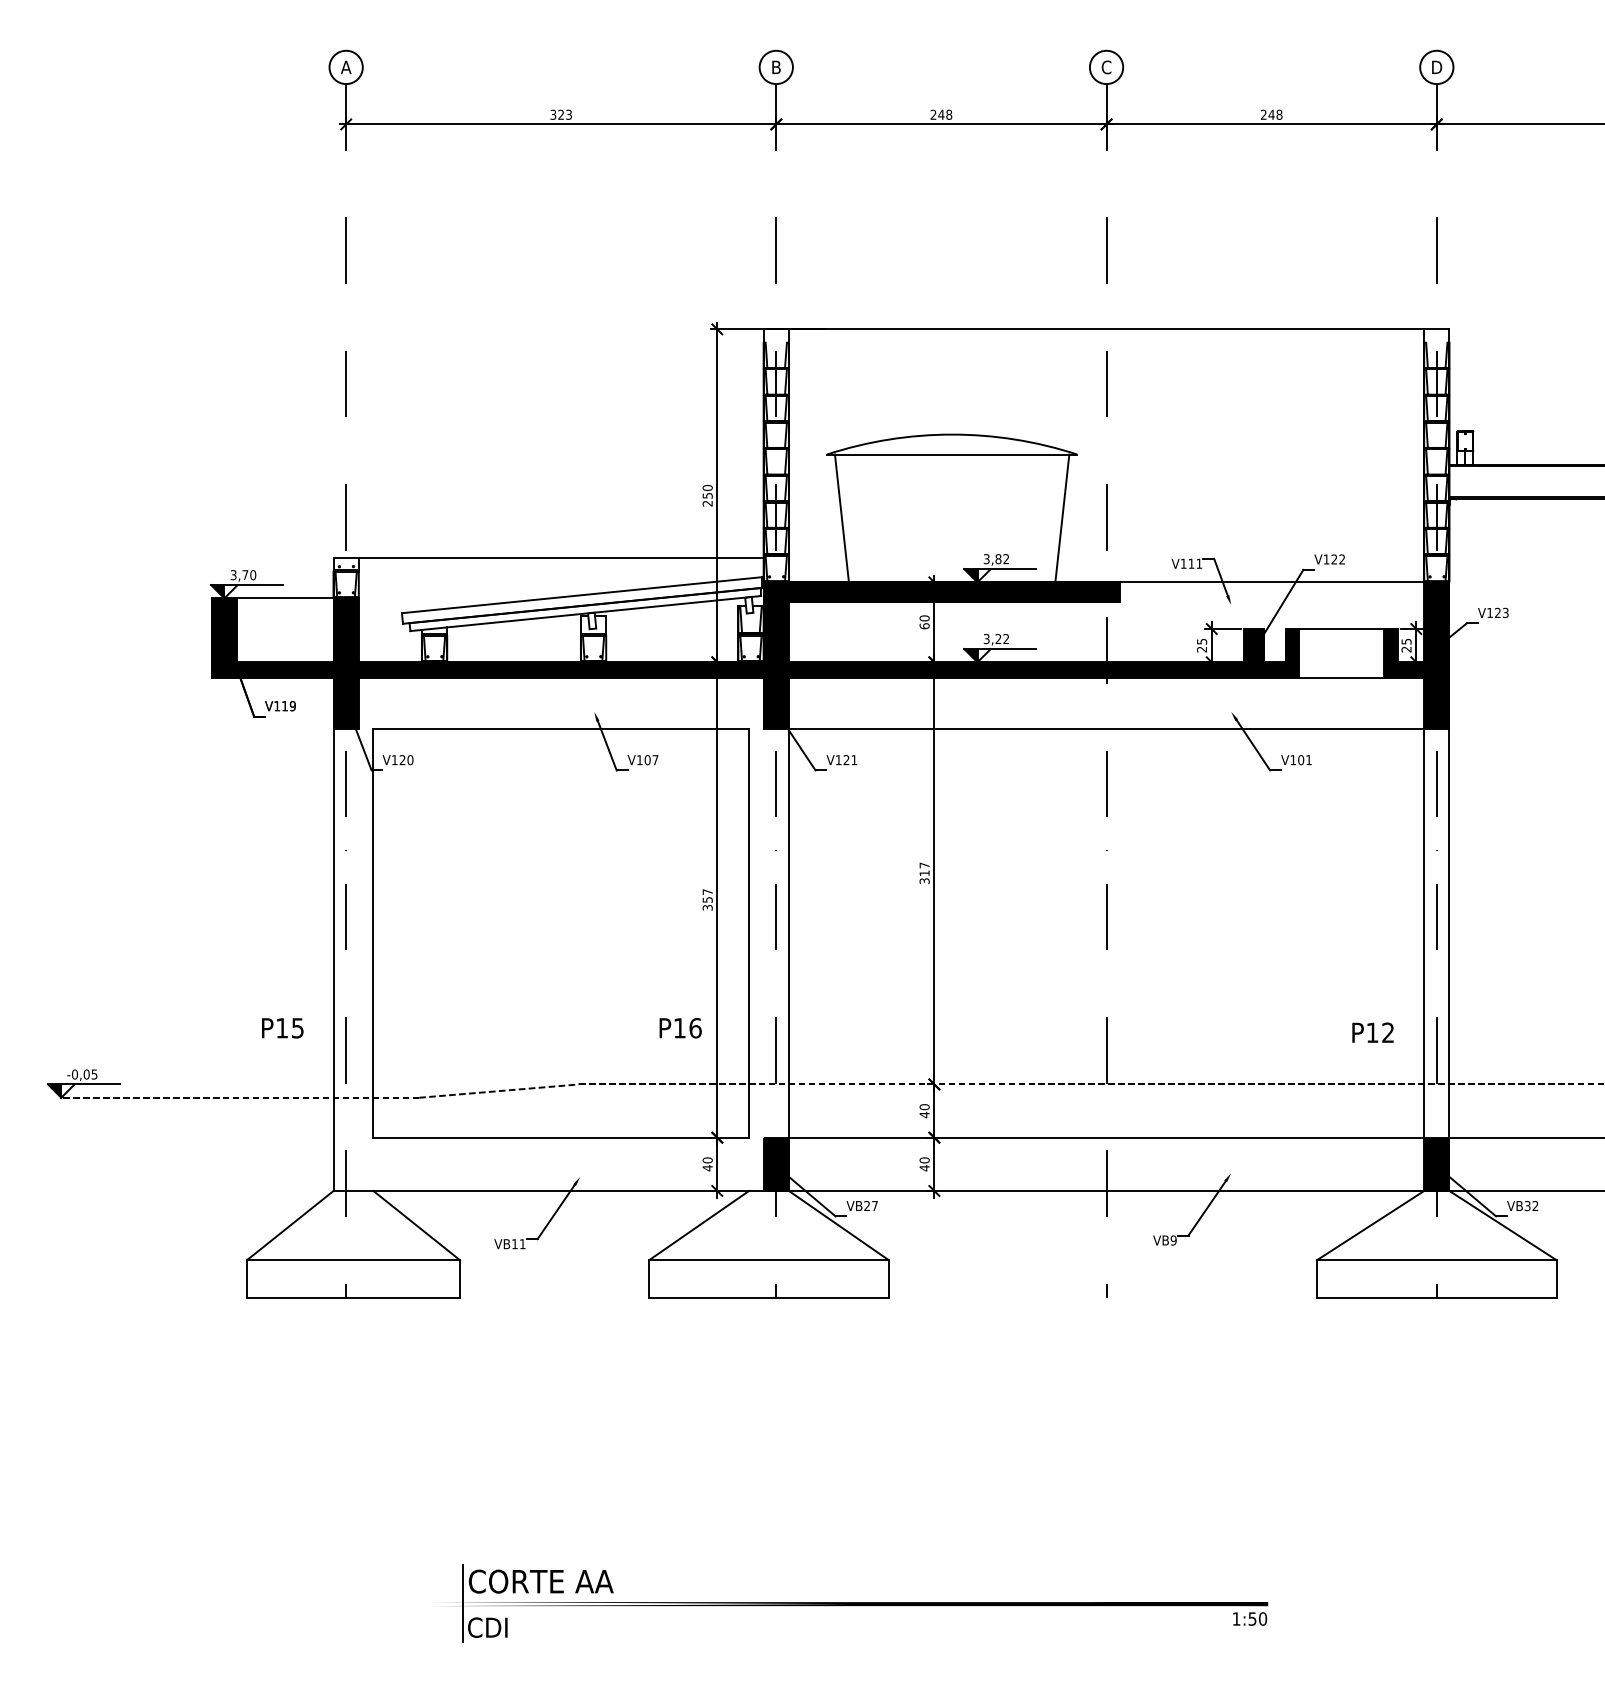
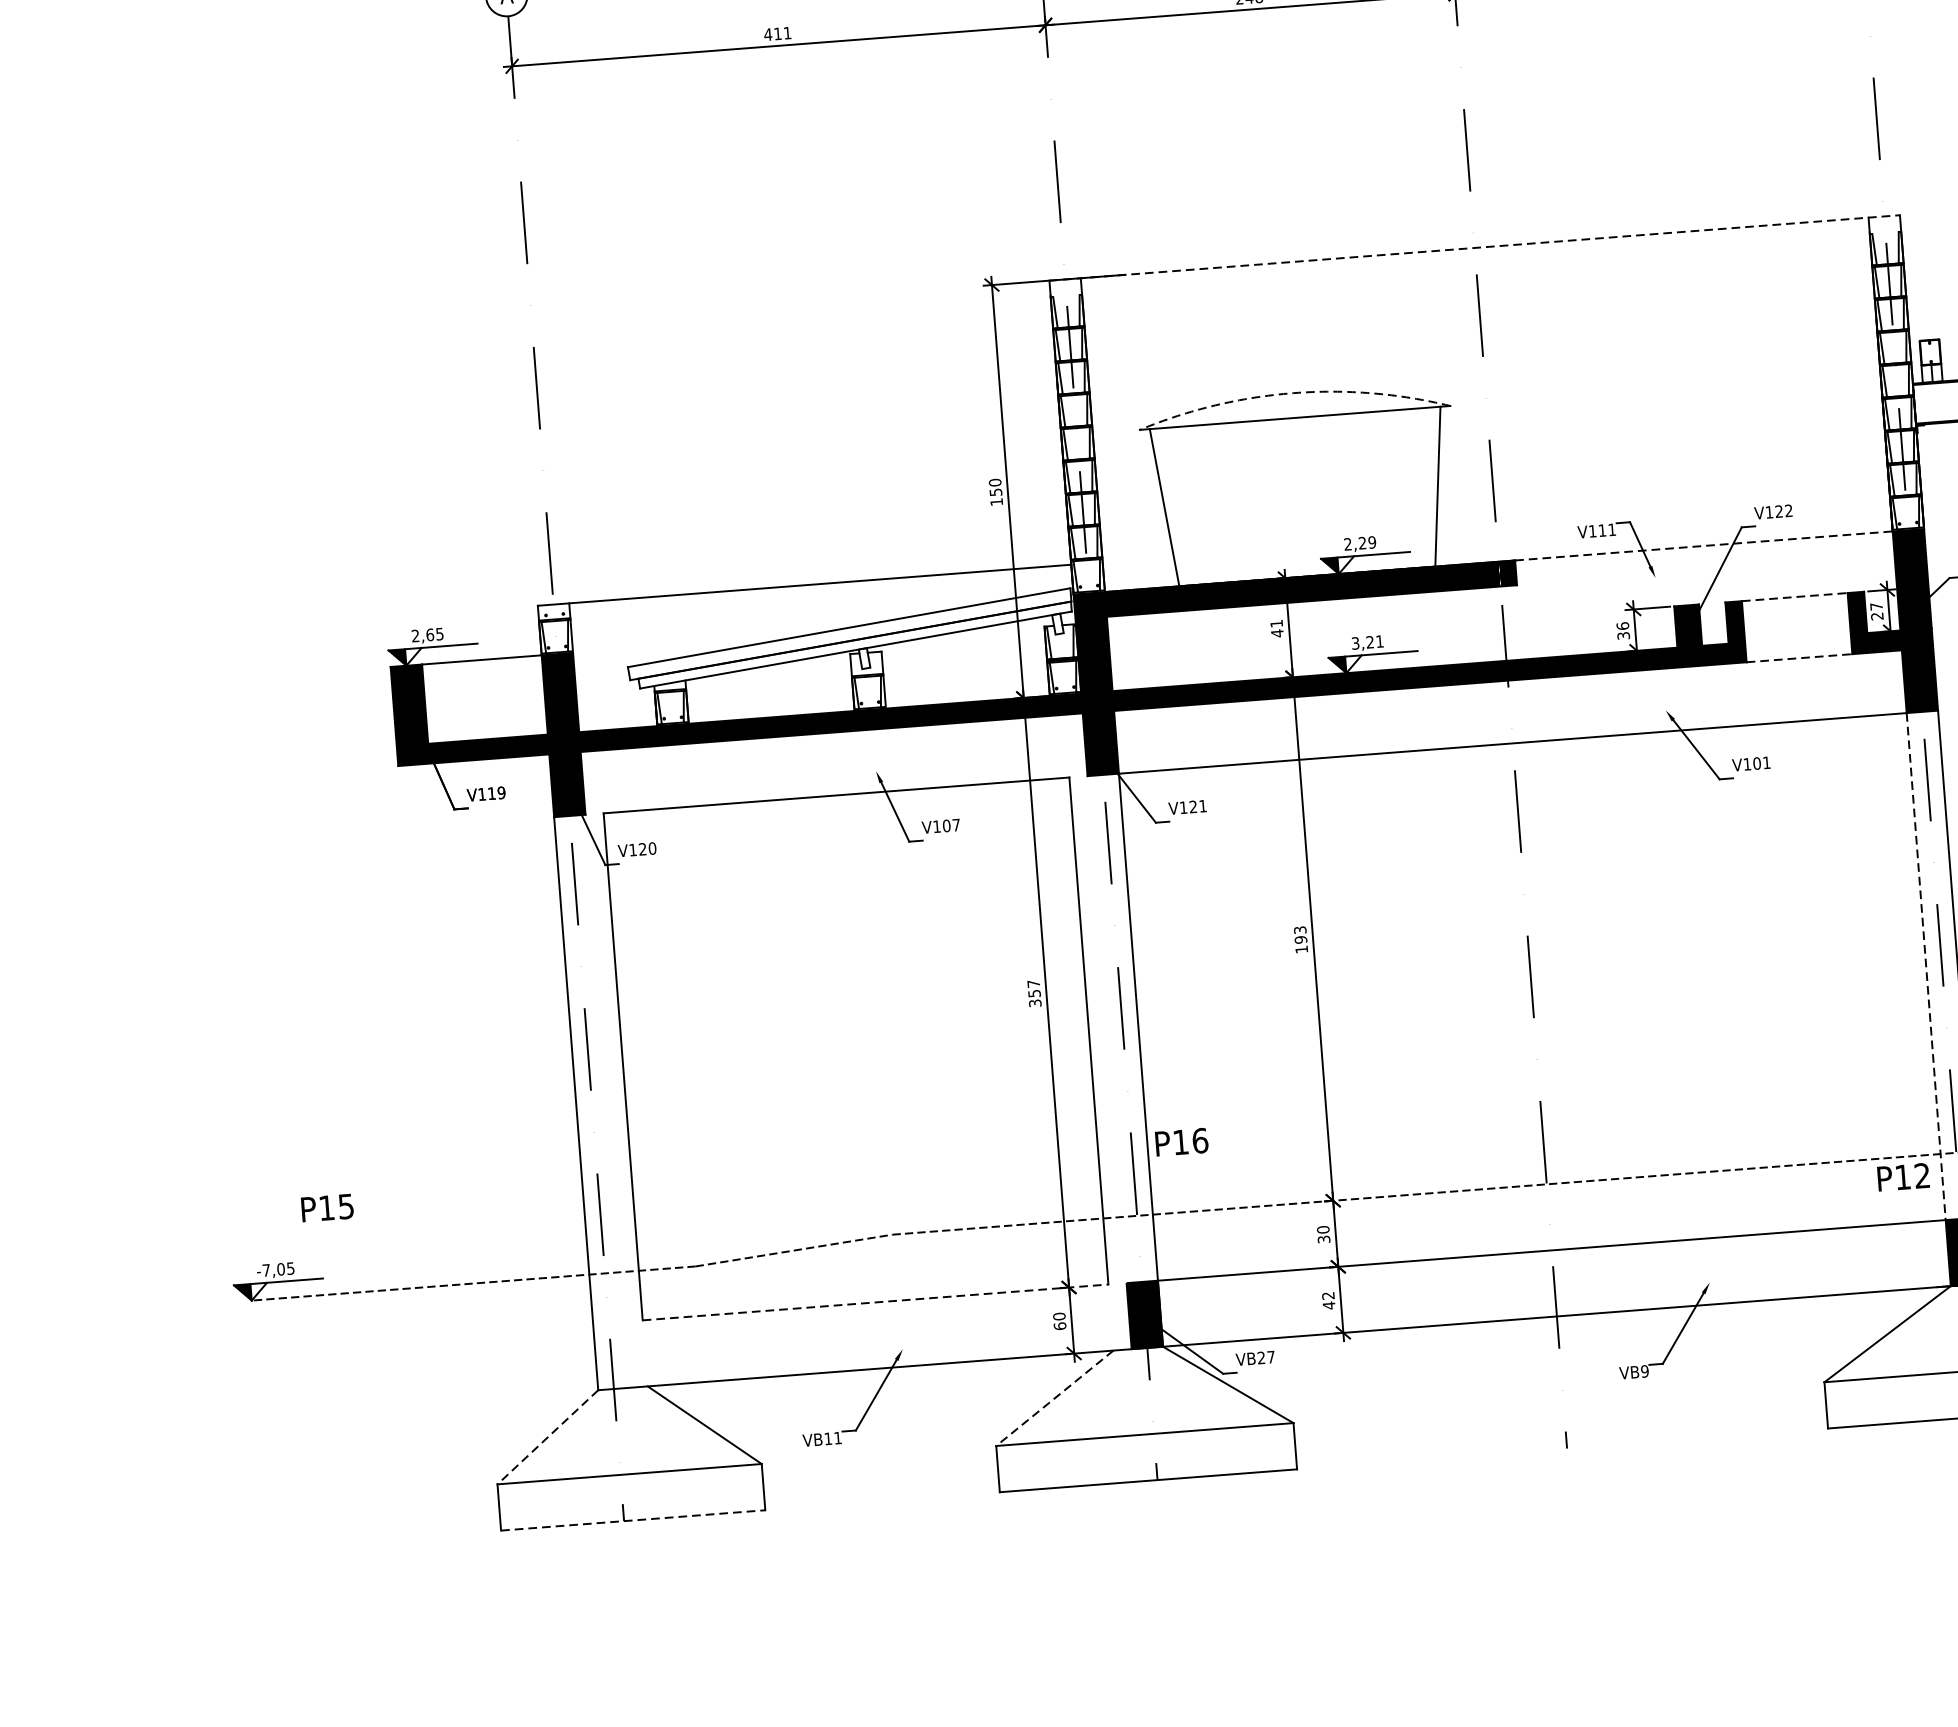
text: (560, 114) -> (776, 33), 323 -> 411
line: (1106, 329) -> (1474, 248), solid -> dashed
arc: (952, 434) -> (1293, 393), solid -> dashed
text: (707, 503) -> (996, 501), 250 -> 150
text: (996, 559) -> (1360, 543), 3,82 -> 2,29
text: (243, 575) -> (427, 635), 3,70 -> 2,65
line: (1272, 582) -> (1704, 546), solid -> dashed
text: (924, 622) -> (1276, 628), 60 -> 41
line: (1341, 629) -> (1794, 597), solid -> dashed
text: (1006, 638) -> (1380, 640), 3,22 -> 3,21
text: (1406, 641) -> (1876, 606), 25 -> 27
text: (1202, 645) -> (1623, 630), 25 -> 36
line: (1341, 678) -> (1799, 658), solid -> dashed
text: (924, 873) -> (1300, 940), 317 -> 193
line: (1424, 933) -> (1926, 966), solid -> dashed
text: (282, 1028) -> (327, 1208), moved
text: (680, 1028) -> (1181, 1142), moved
text: (1372, 1032) -> (1902, 1176), moved
text: (75, 1074) -> (267, 1270), -0,05 -> -7,05
text: (924, 1114) -> (1323, 1238), 40 -> 30
line: (561, 1137) -> (875, 1302), solid -> dashed
text: (924, 1160) -> (1328, 1296), 40 -> 42
text: (707, 1168) -> (1059, 1326), 40 -> 60
line: (289, 1225) -> (546, 1437), solid -> dashed
line: (699, 1225) -> (1055, 1398), solid -> dashed
line: (353, 1297) -> (633, 1520), solid -> dashed

